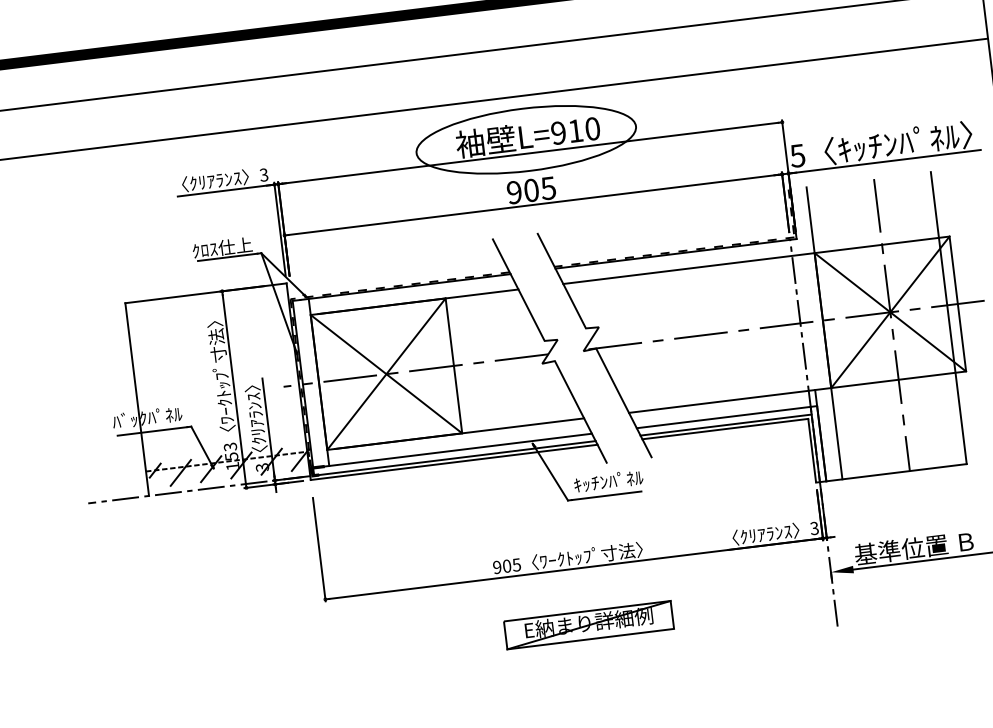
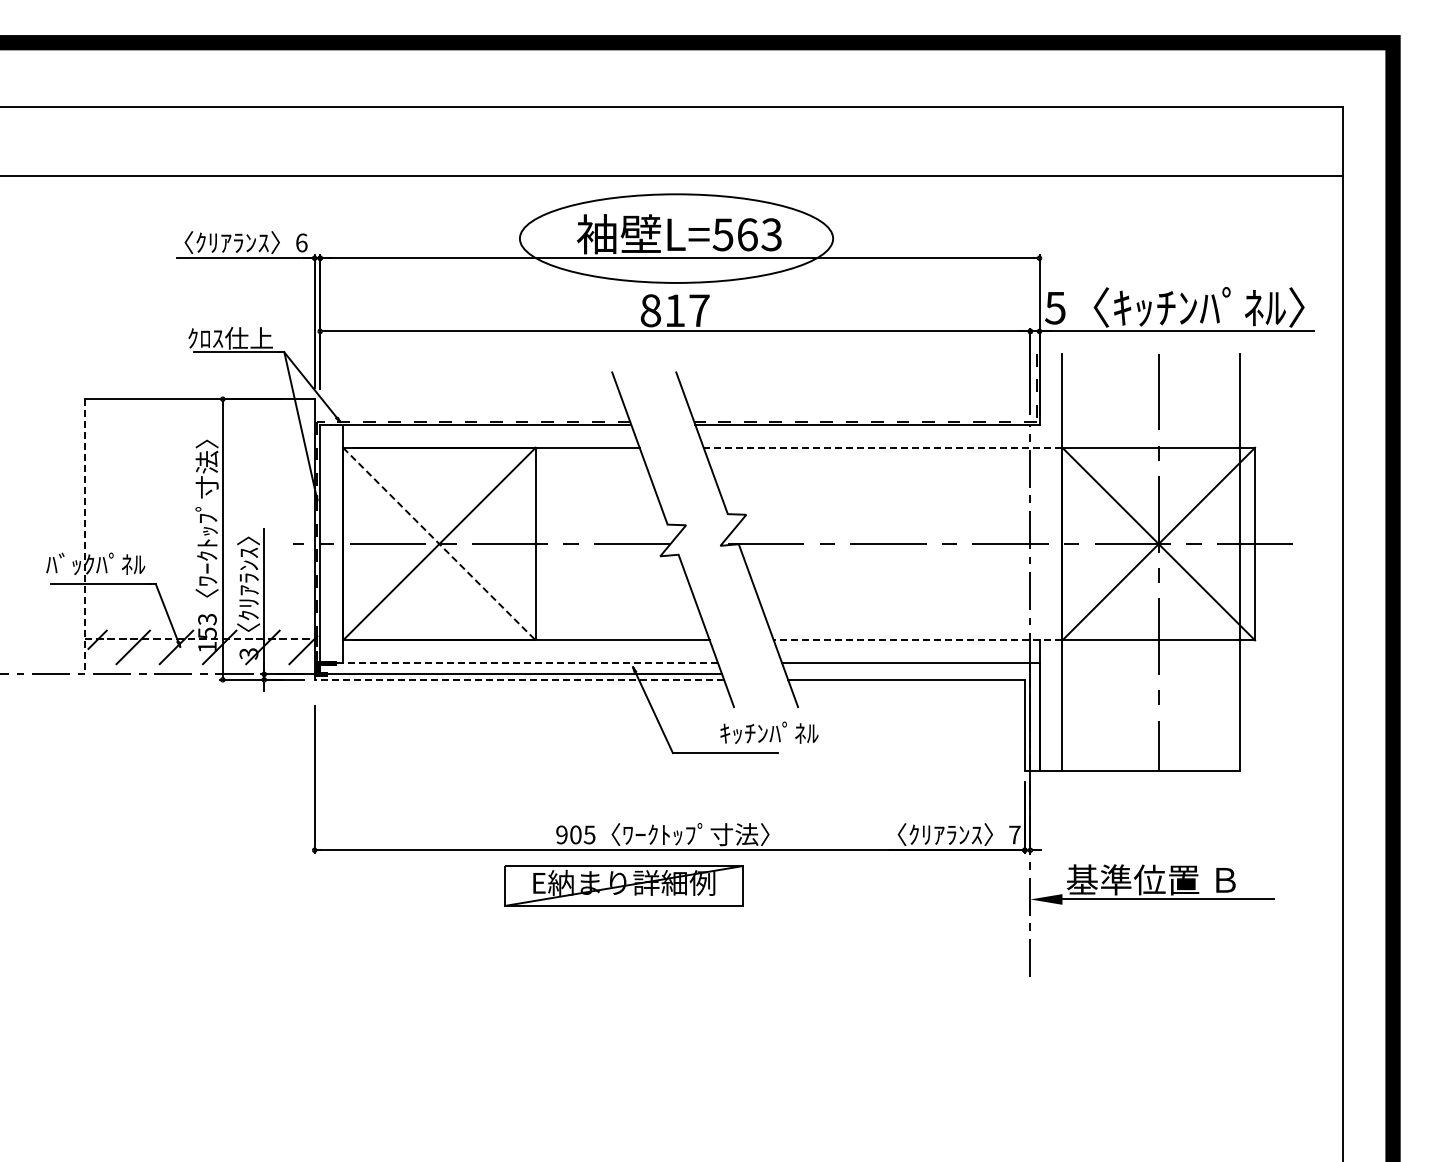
text: (574, 130) -> (746, 234), L=910 -> L=563
text: (263, 174) -> (301, 242), 3 -> 6
text: (531, 190) -> (674, 310), 905 -> 817
line: (688, 268) -> (882, 447), solid -> dashed
line: (386, 374) -> (439, 544), solid -> dashed
line: (137, 399) -> (84, 536), solid -> dashed
line: (729, 400) -> (917, 640), solid -> dashed
line: (726, 425) -> (908, 674), removed
line: (452, 450) -> (519, 663), solid -> dashed
line: (454, 462) -> (519, 679), solid -> dashed
text: (608, 480) -> (769, 732), moved
text: (814, 528) -> (1014, 834), 3 -> 7
part: (588, 624) -> (623, 885), moved

